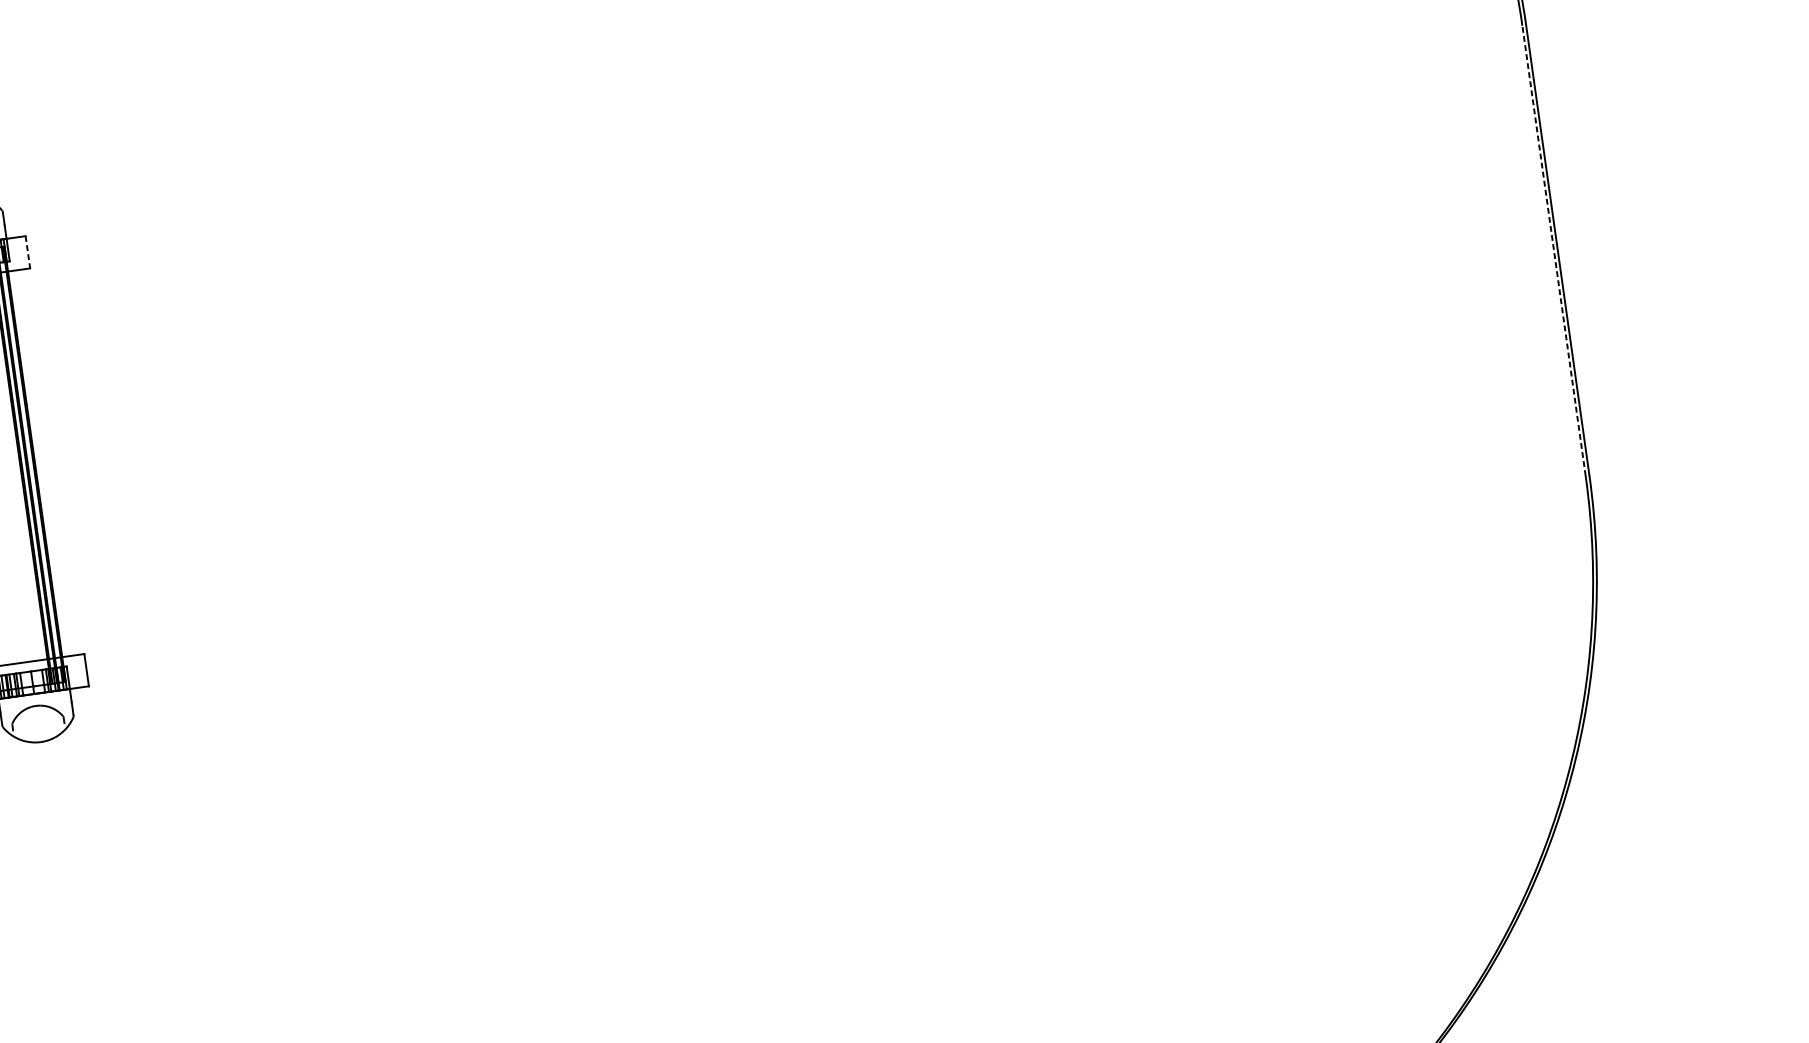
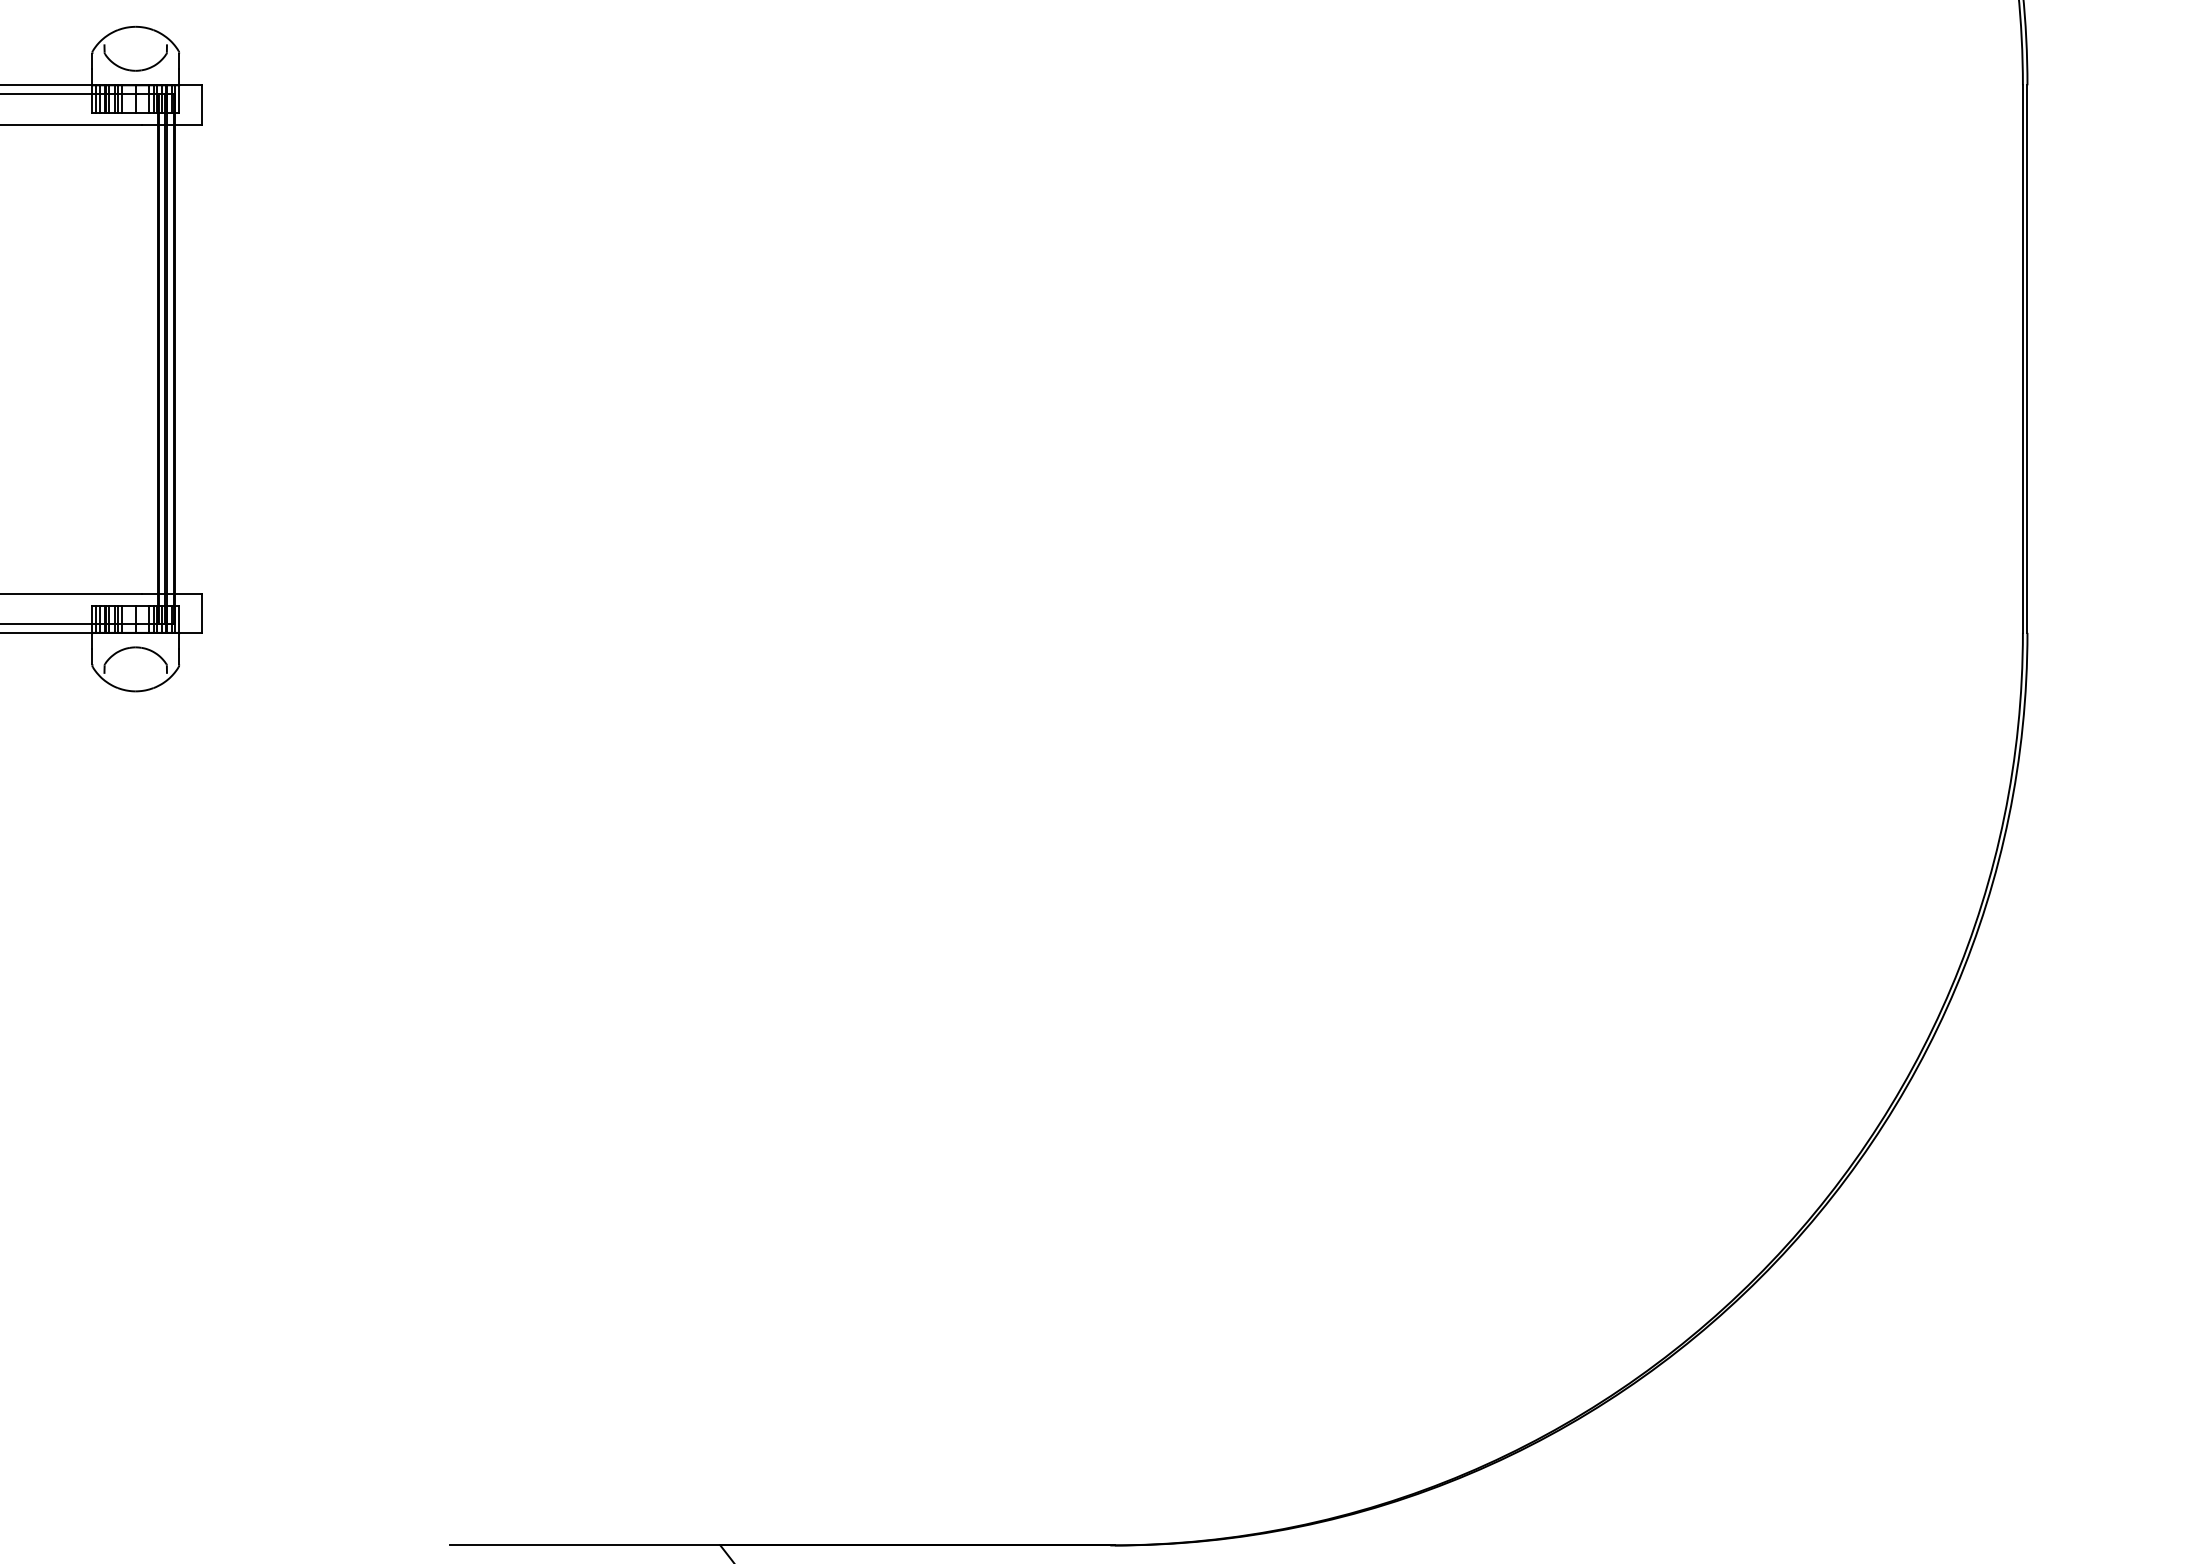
line: (28, 251) -> (202, 104), dashed -> solid
line: (1553, 251) -> (2022, 359), dashed -> solid

